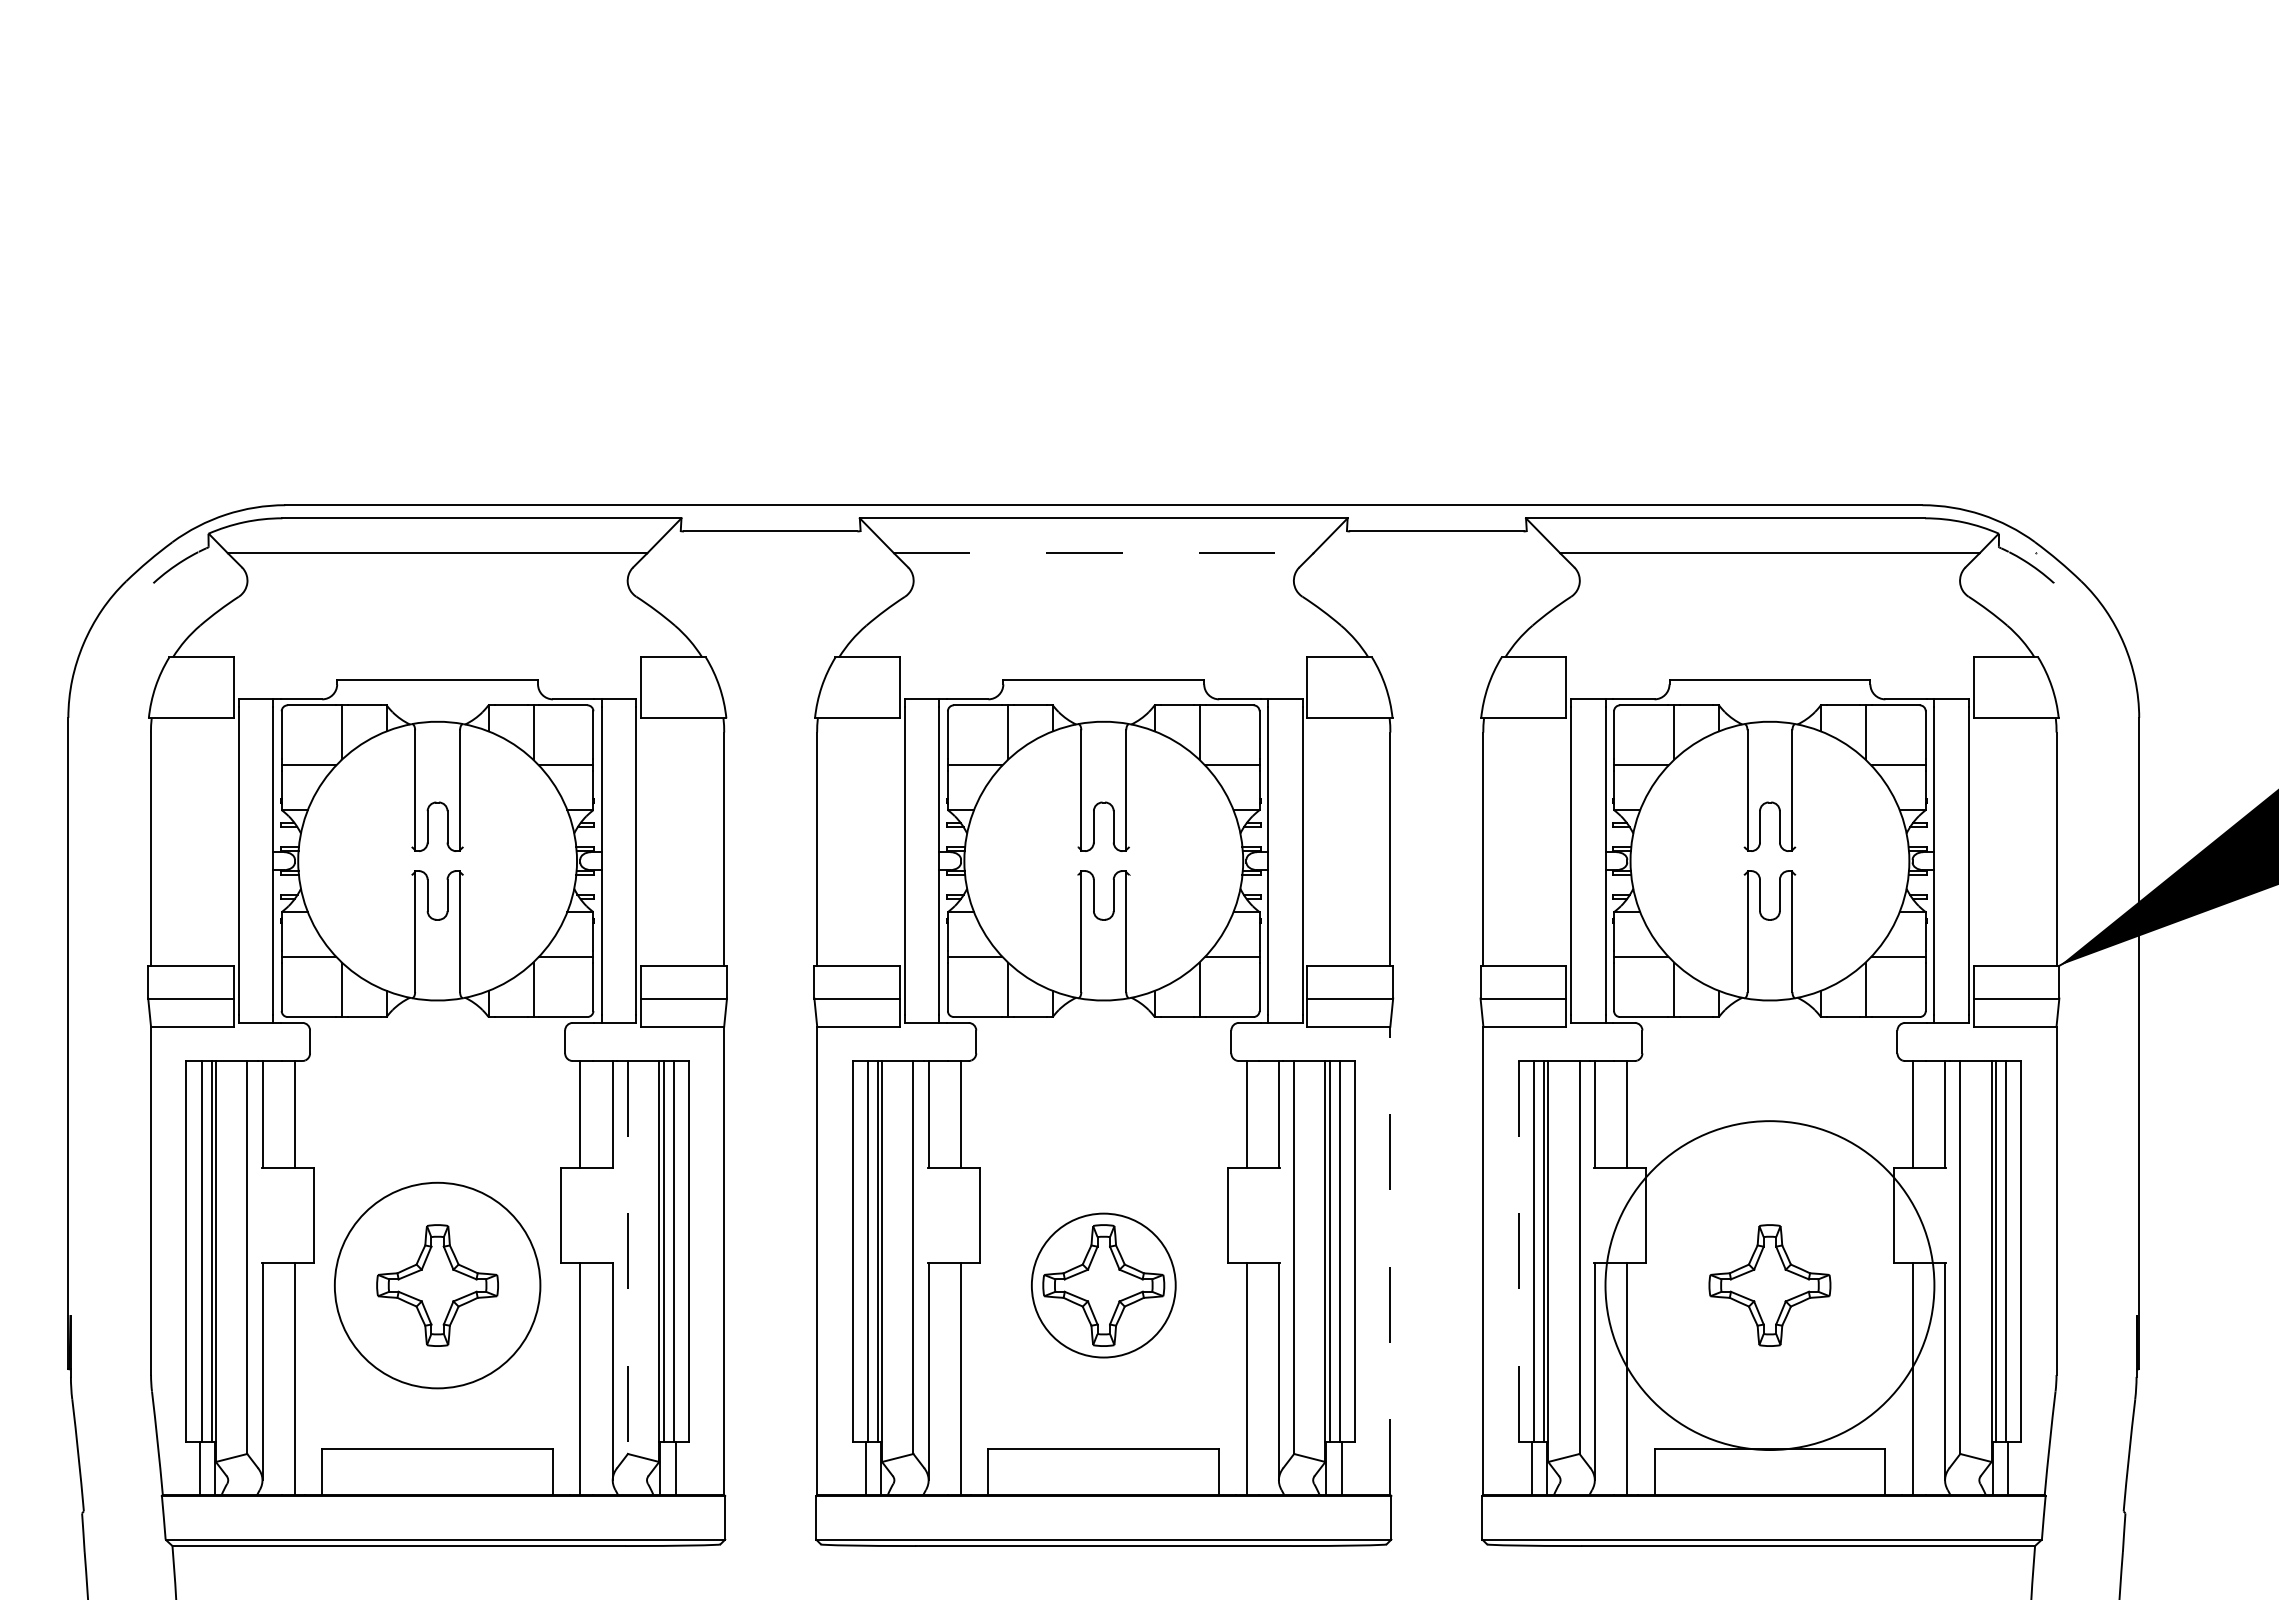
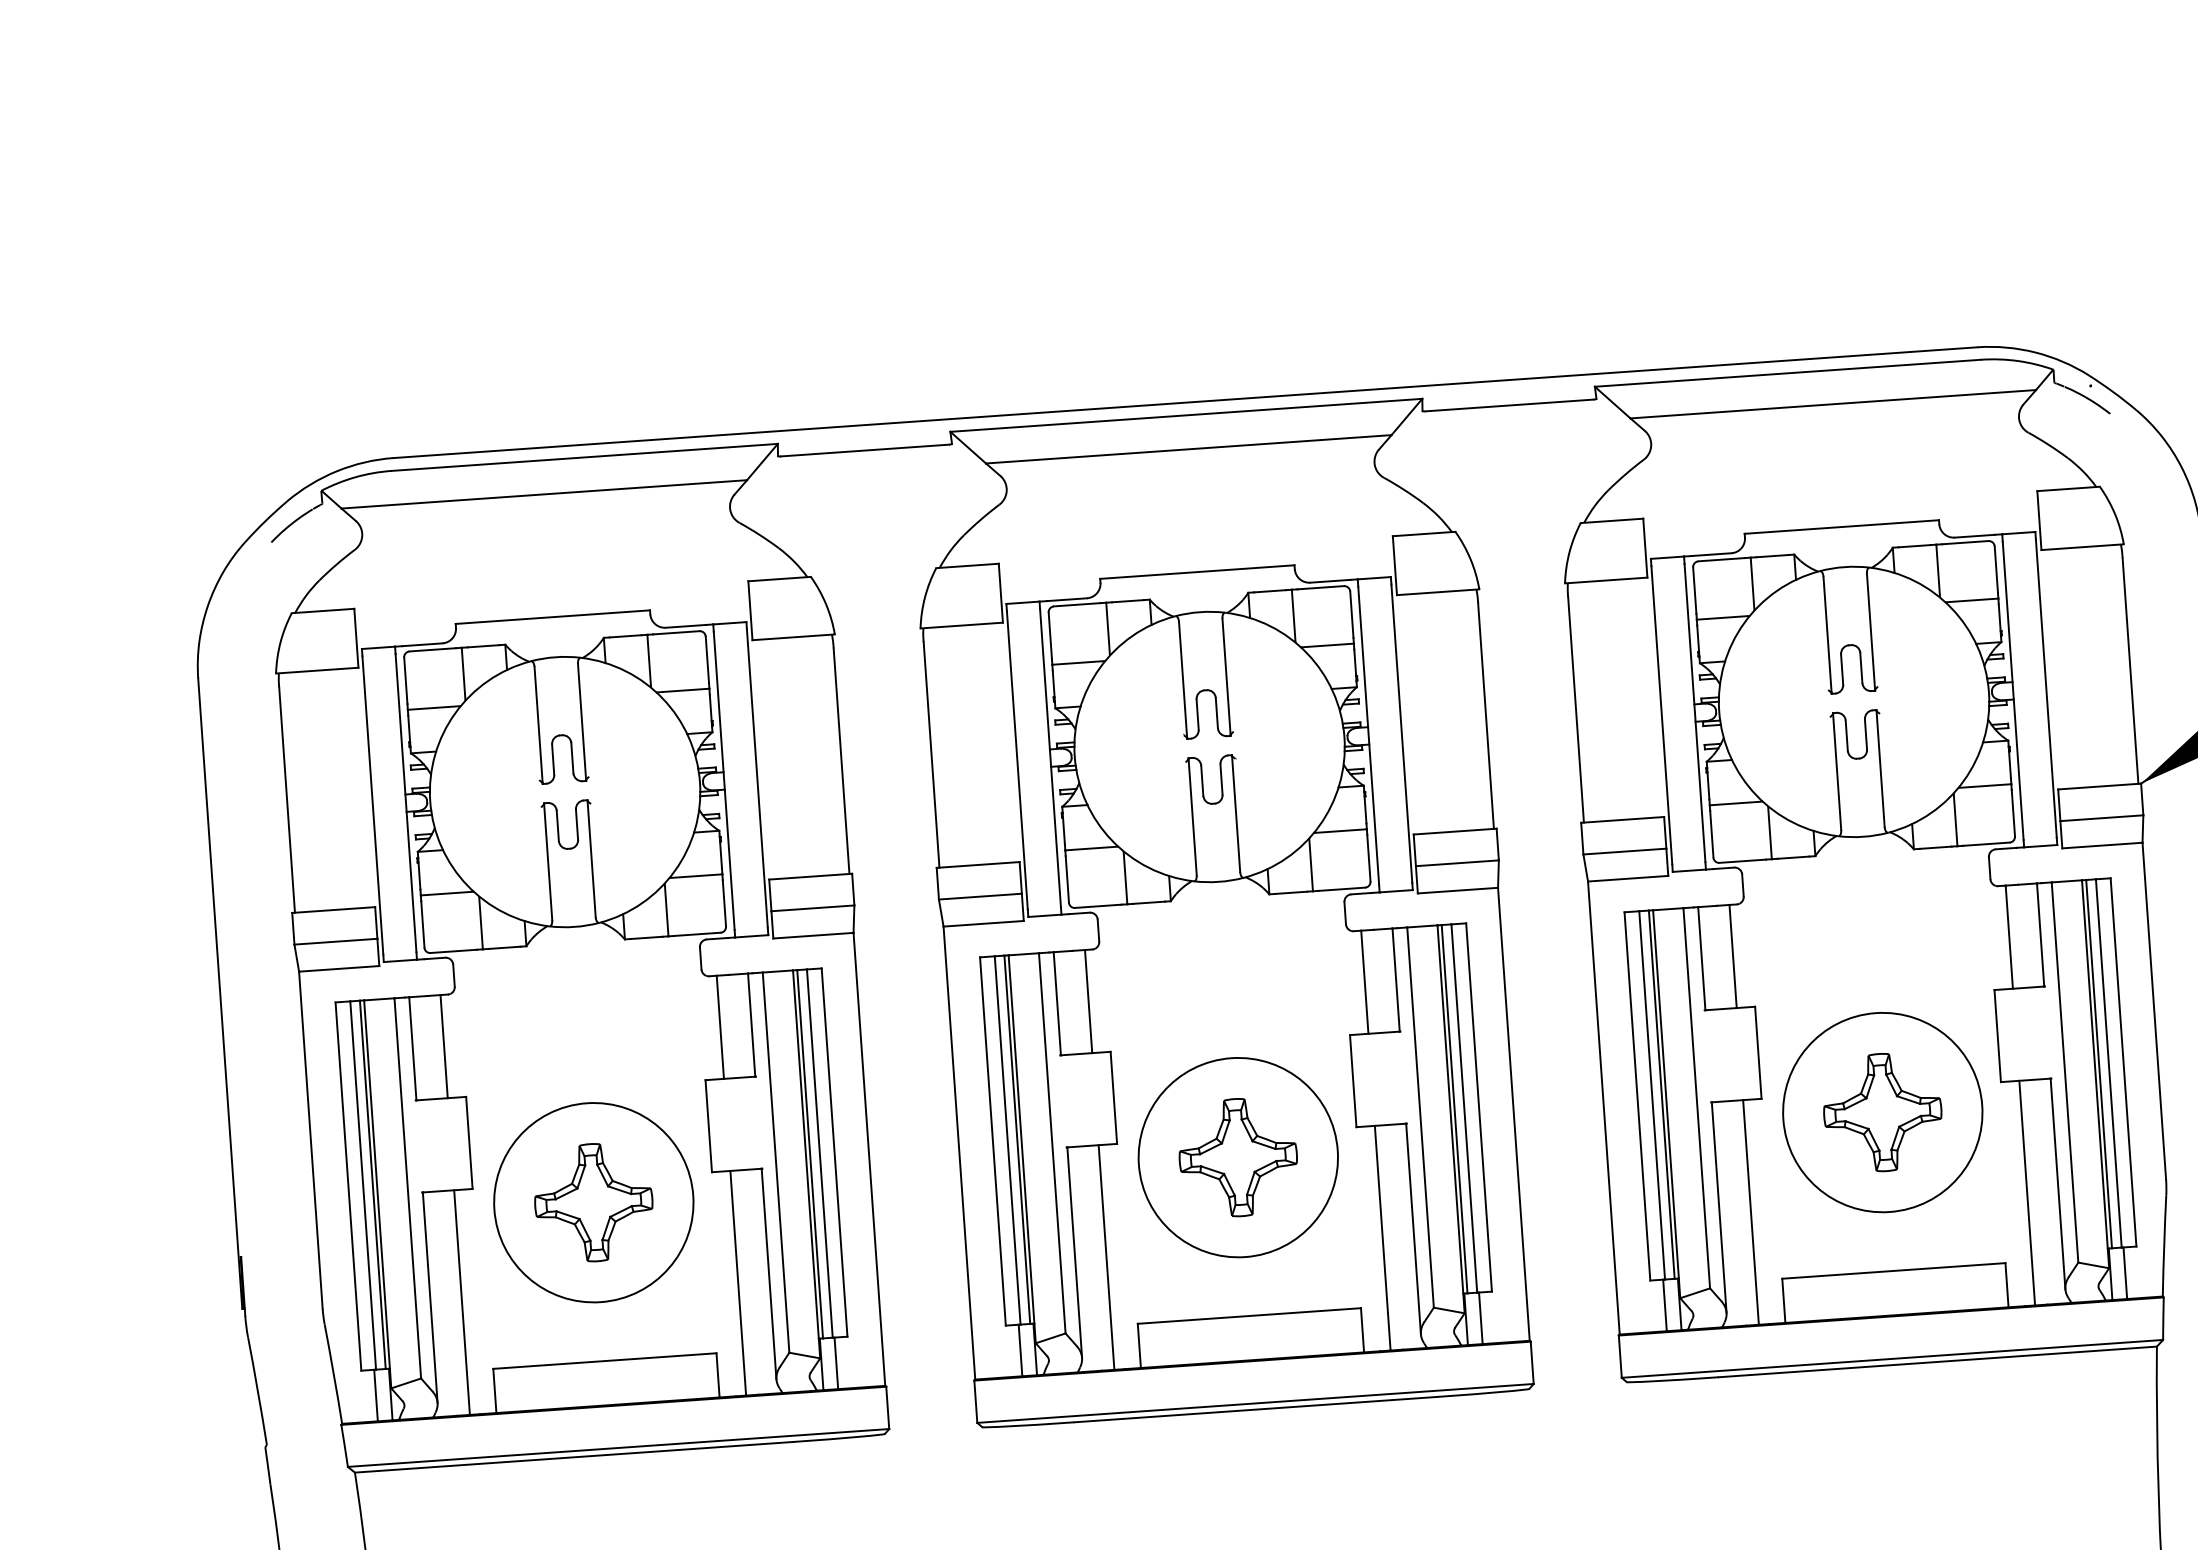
line: (1103, 553) -> (1188, 449), dashed -> solid
line: (1518, 1251) -> (1637, 1096), dashed -> solid
line: (627, 1257) -> (775, 1162), dashed -> solid
line: (1390, 1260) -> (1514, 1113), dashed -> solid
circle: (1103, 1285) -> (1238, 1157), size x1.43
circle: (1769, 1285) -> (1882, 1112), size x0.62

